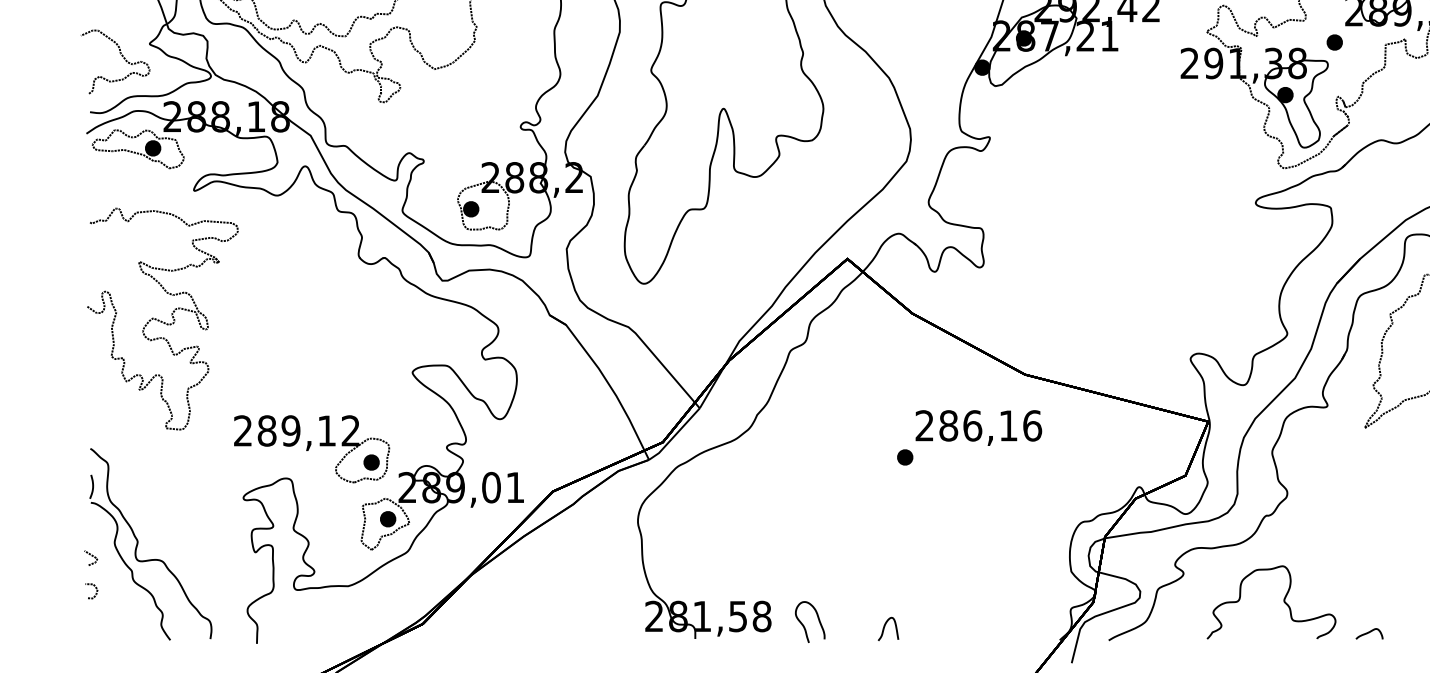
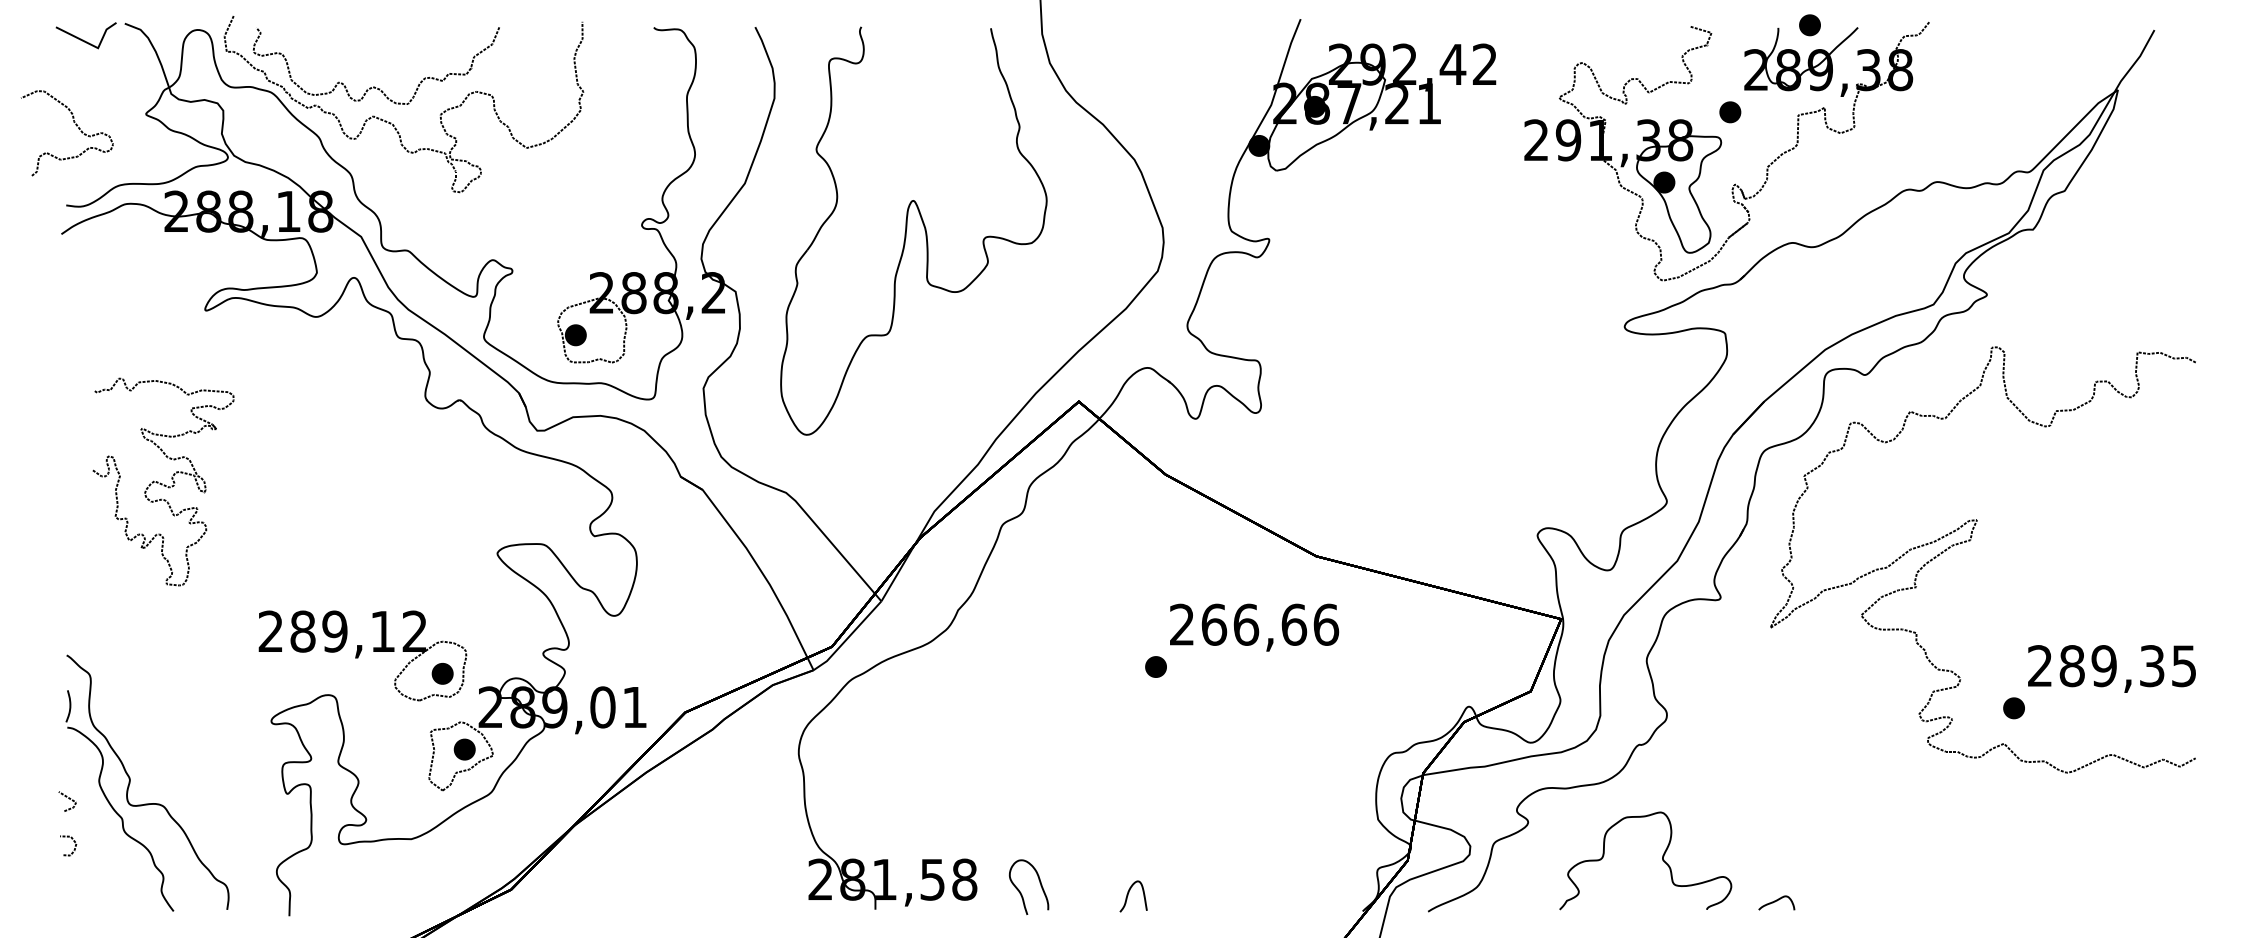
curve: (121, 56) -> (75, 125), moved
part: (138, 148) -> (130, 254), removed
part: (162, 318) -> (163, 481), size x0.7
text: (978, 425) -> (1254, 624), 286,16 -> 266,66

